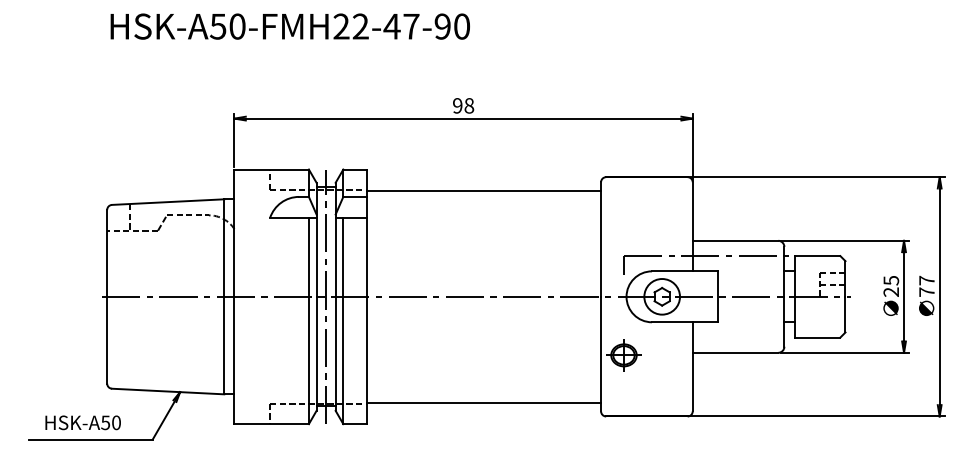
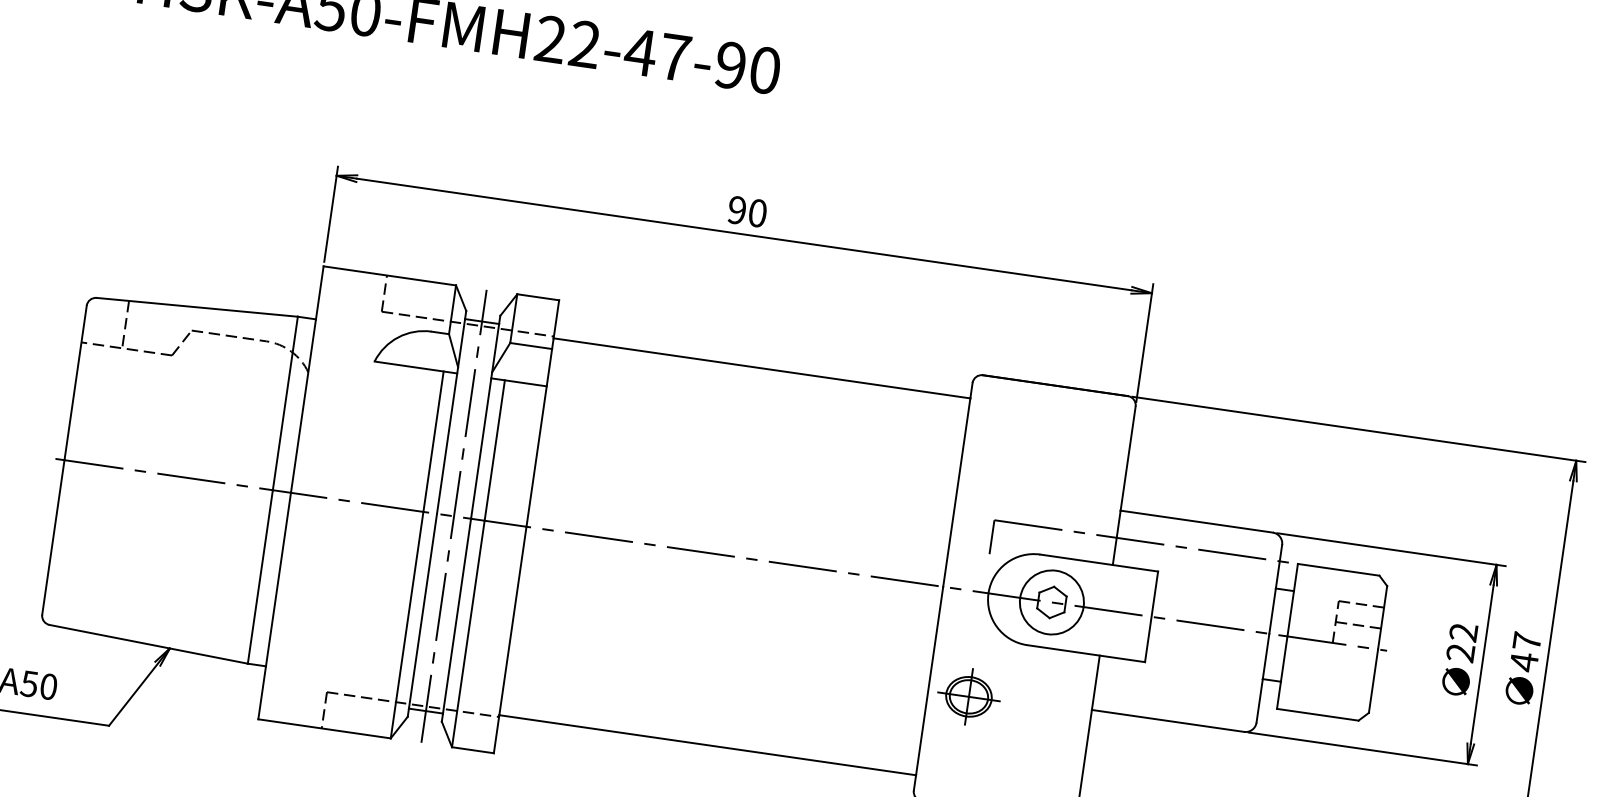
text: (469, 105) -> (758, 212), 98 -> 90
text: (891, 280) -> (1464, 632), 25 -> 22
text: (926, 292) -> (1523, 662), 77 -> 47

